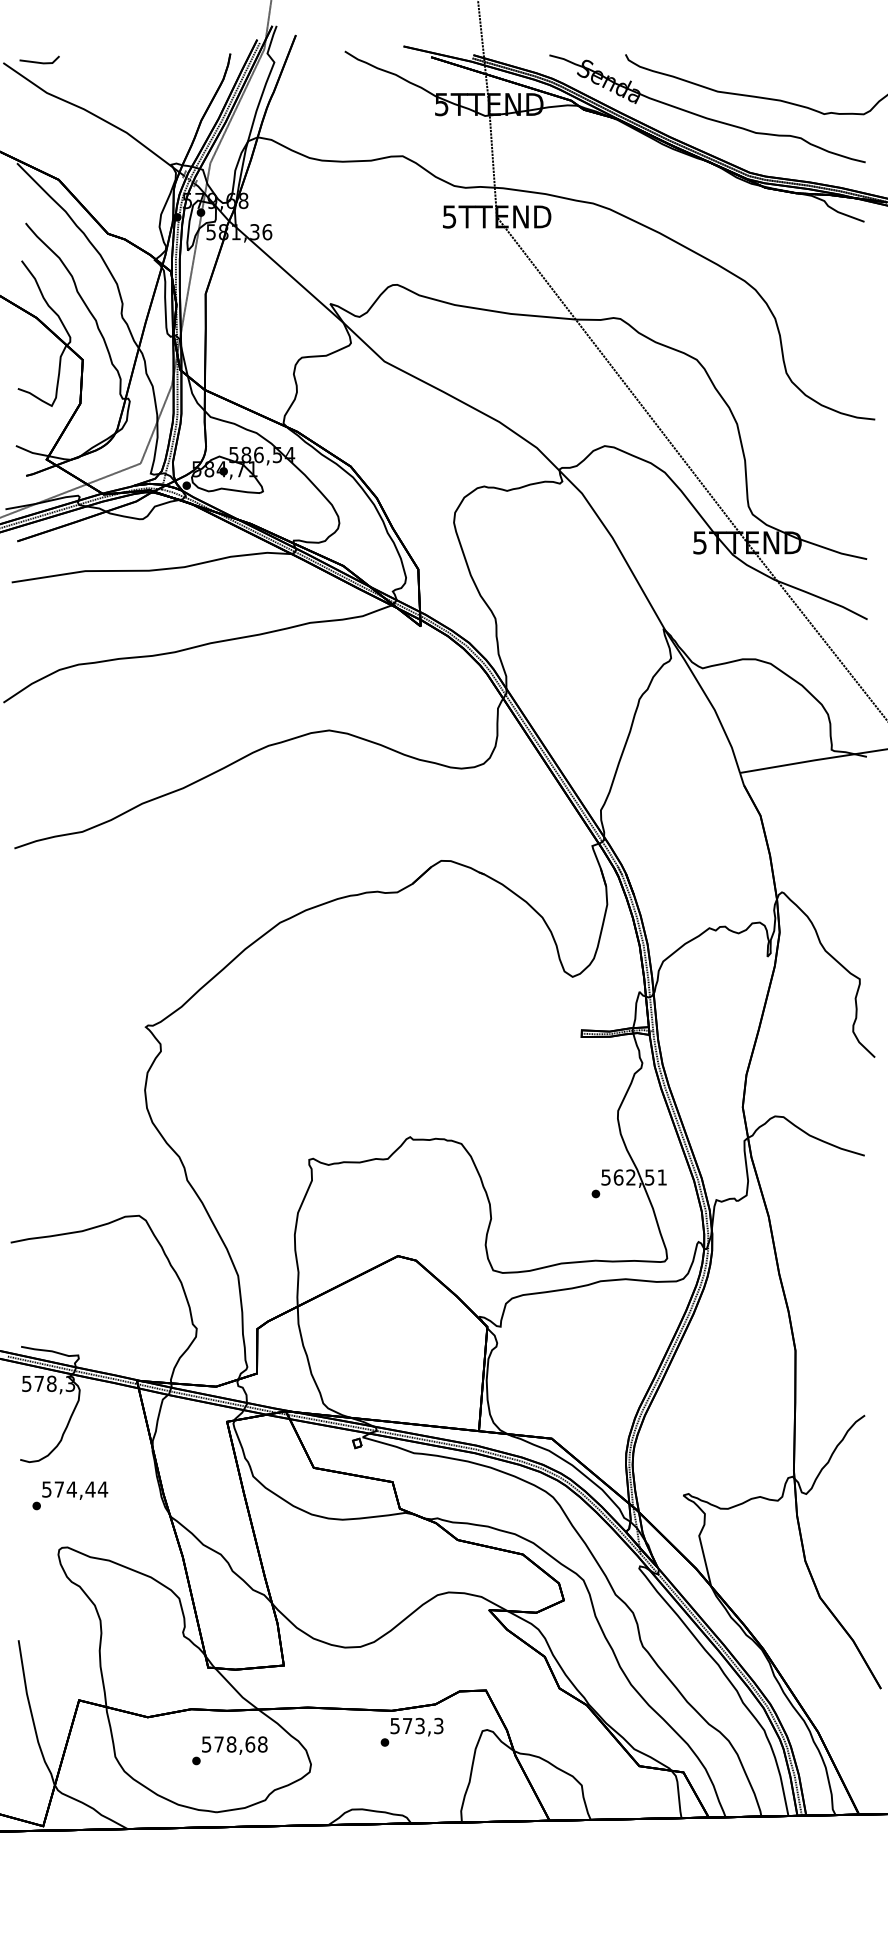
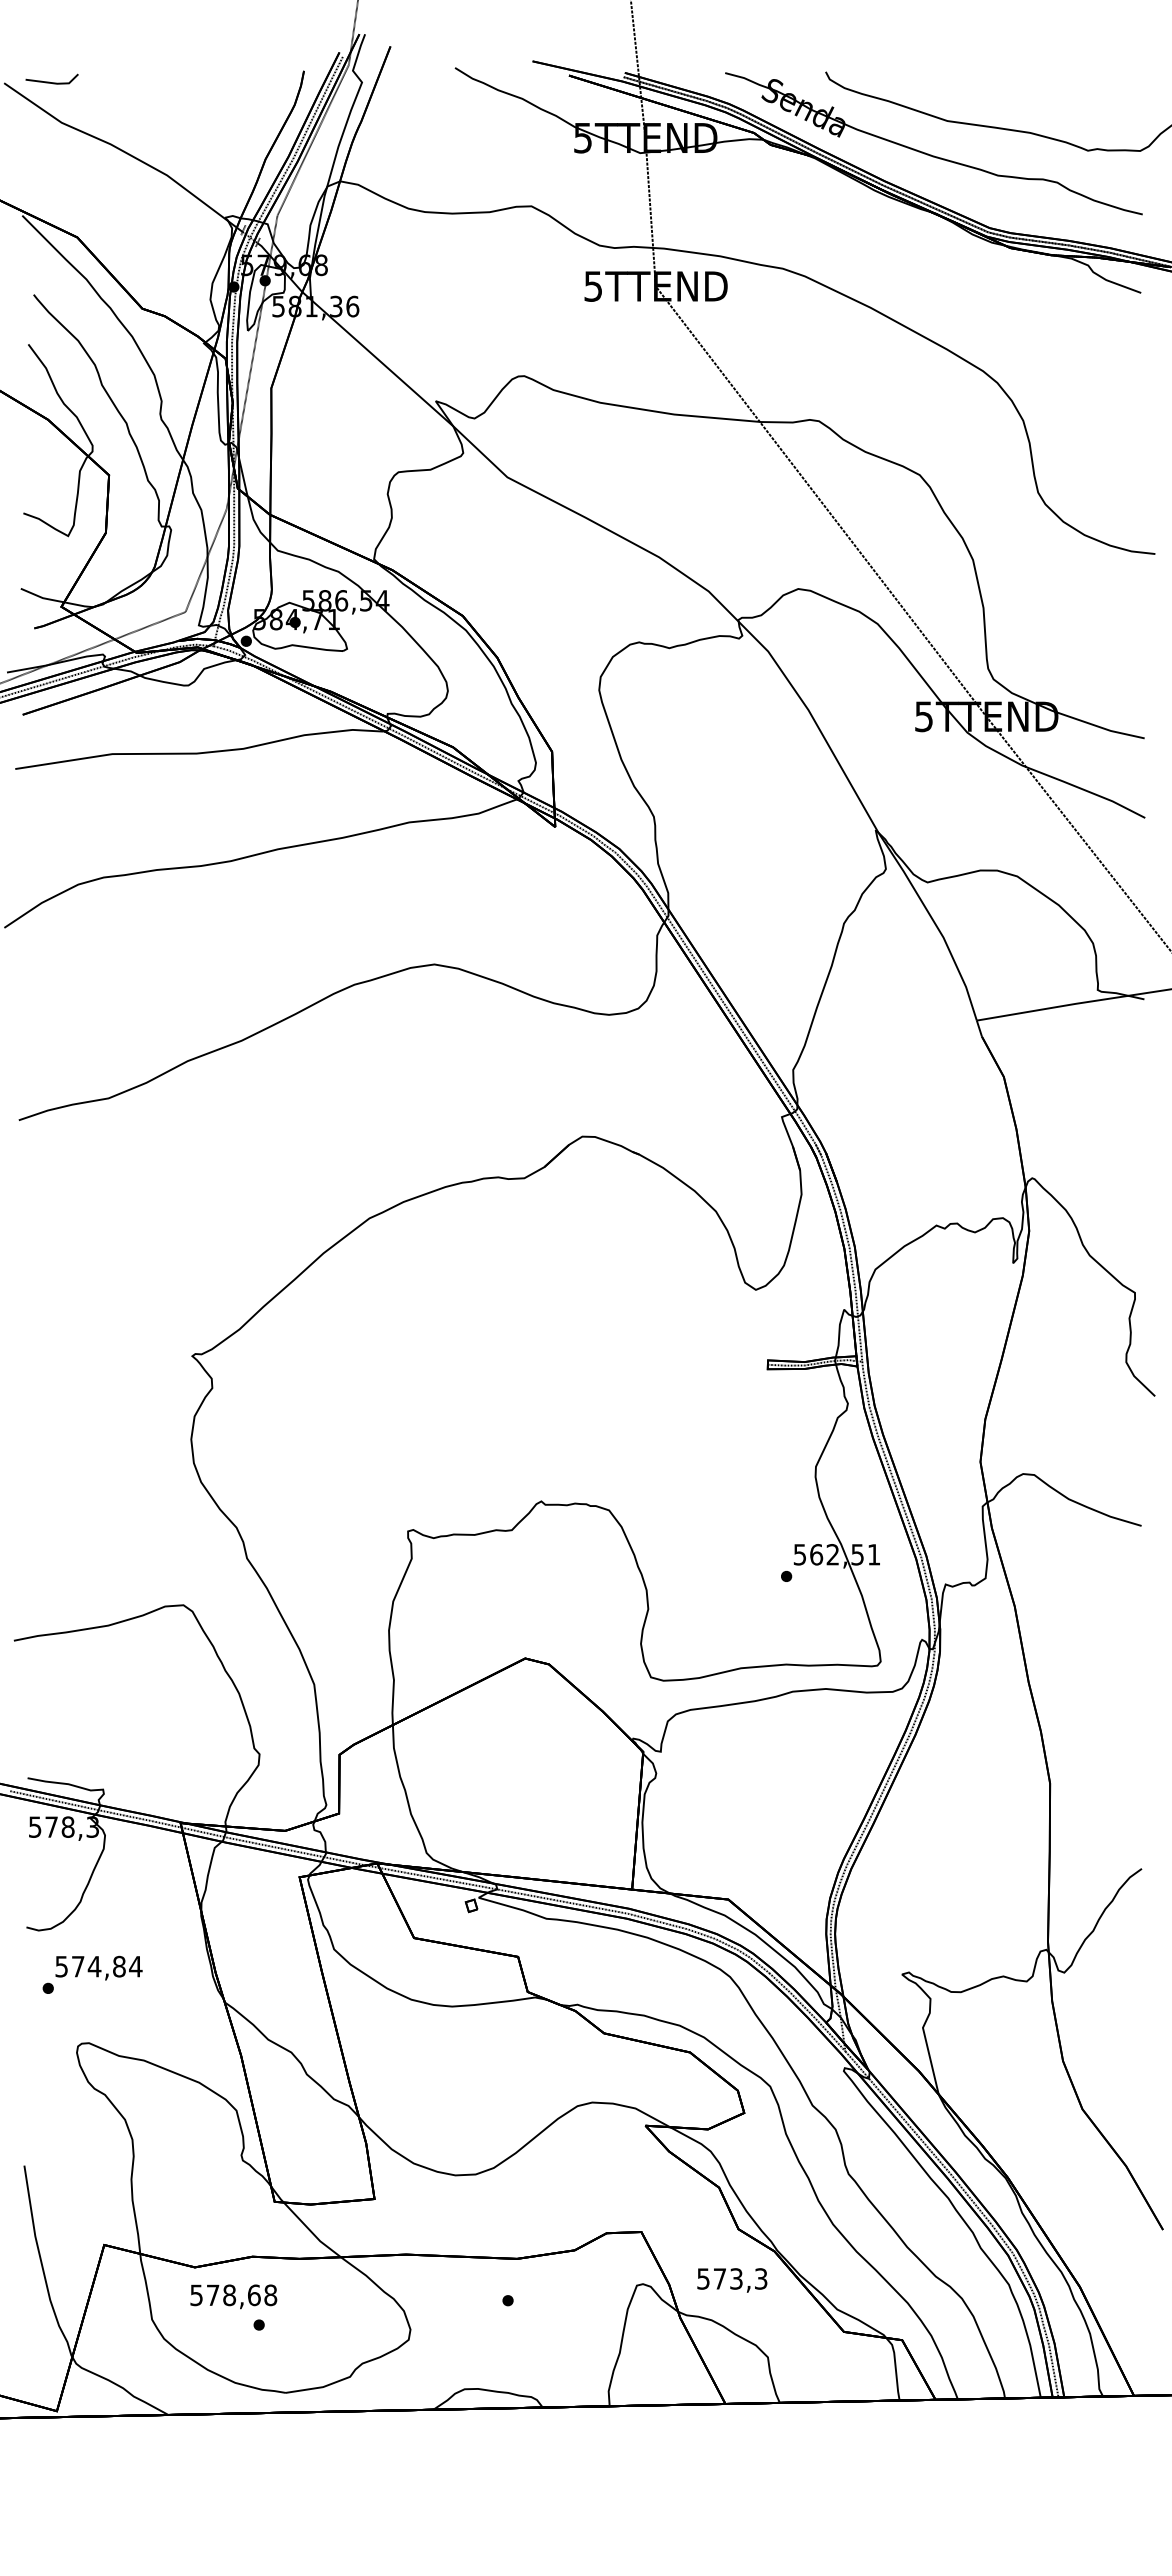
text: (90, 1489) -> (119, 1966), 574,44 -> 574,84
text: (417, 1727) -> (732, 2280), moved
text: (234, 1745) -> (233, 2296), moved

